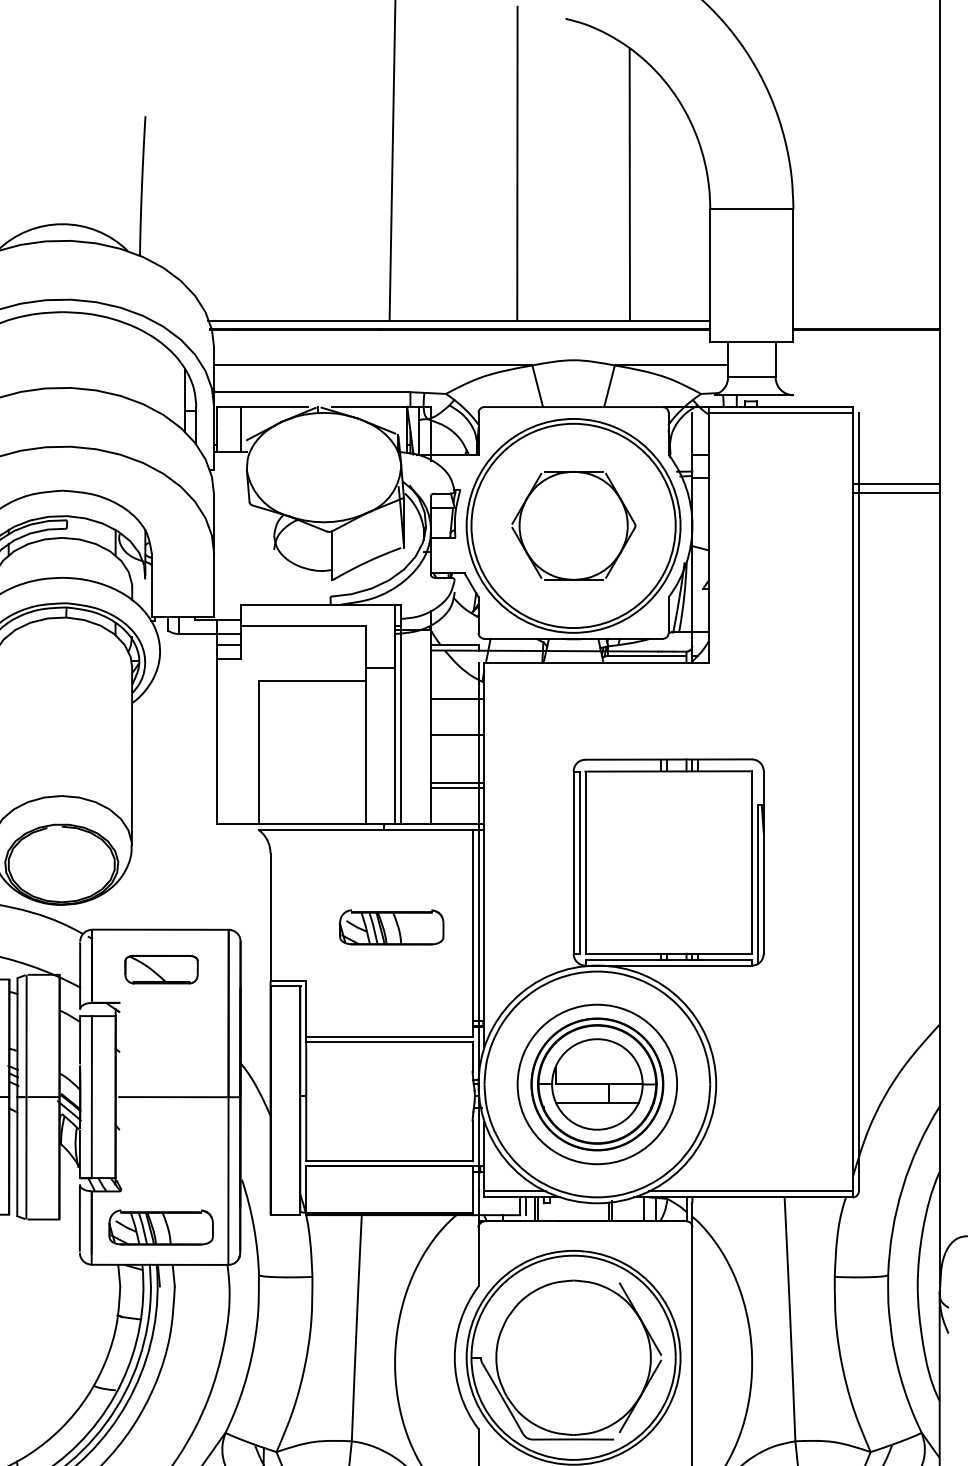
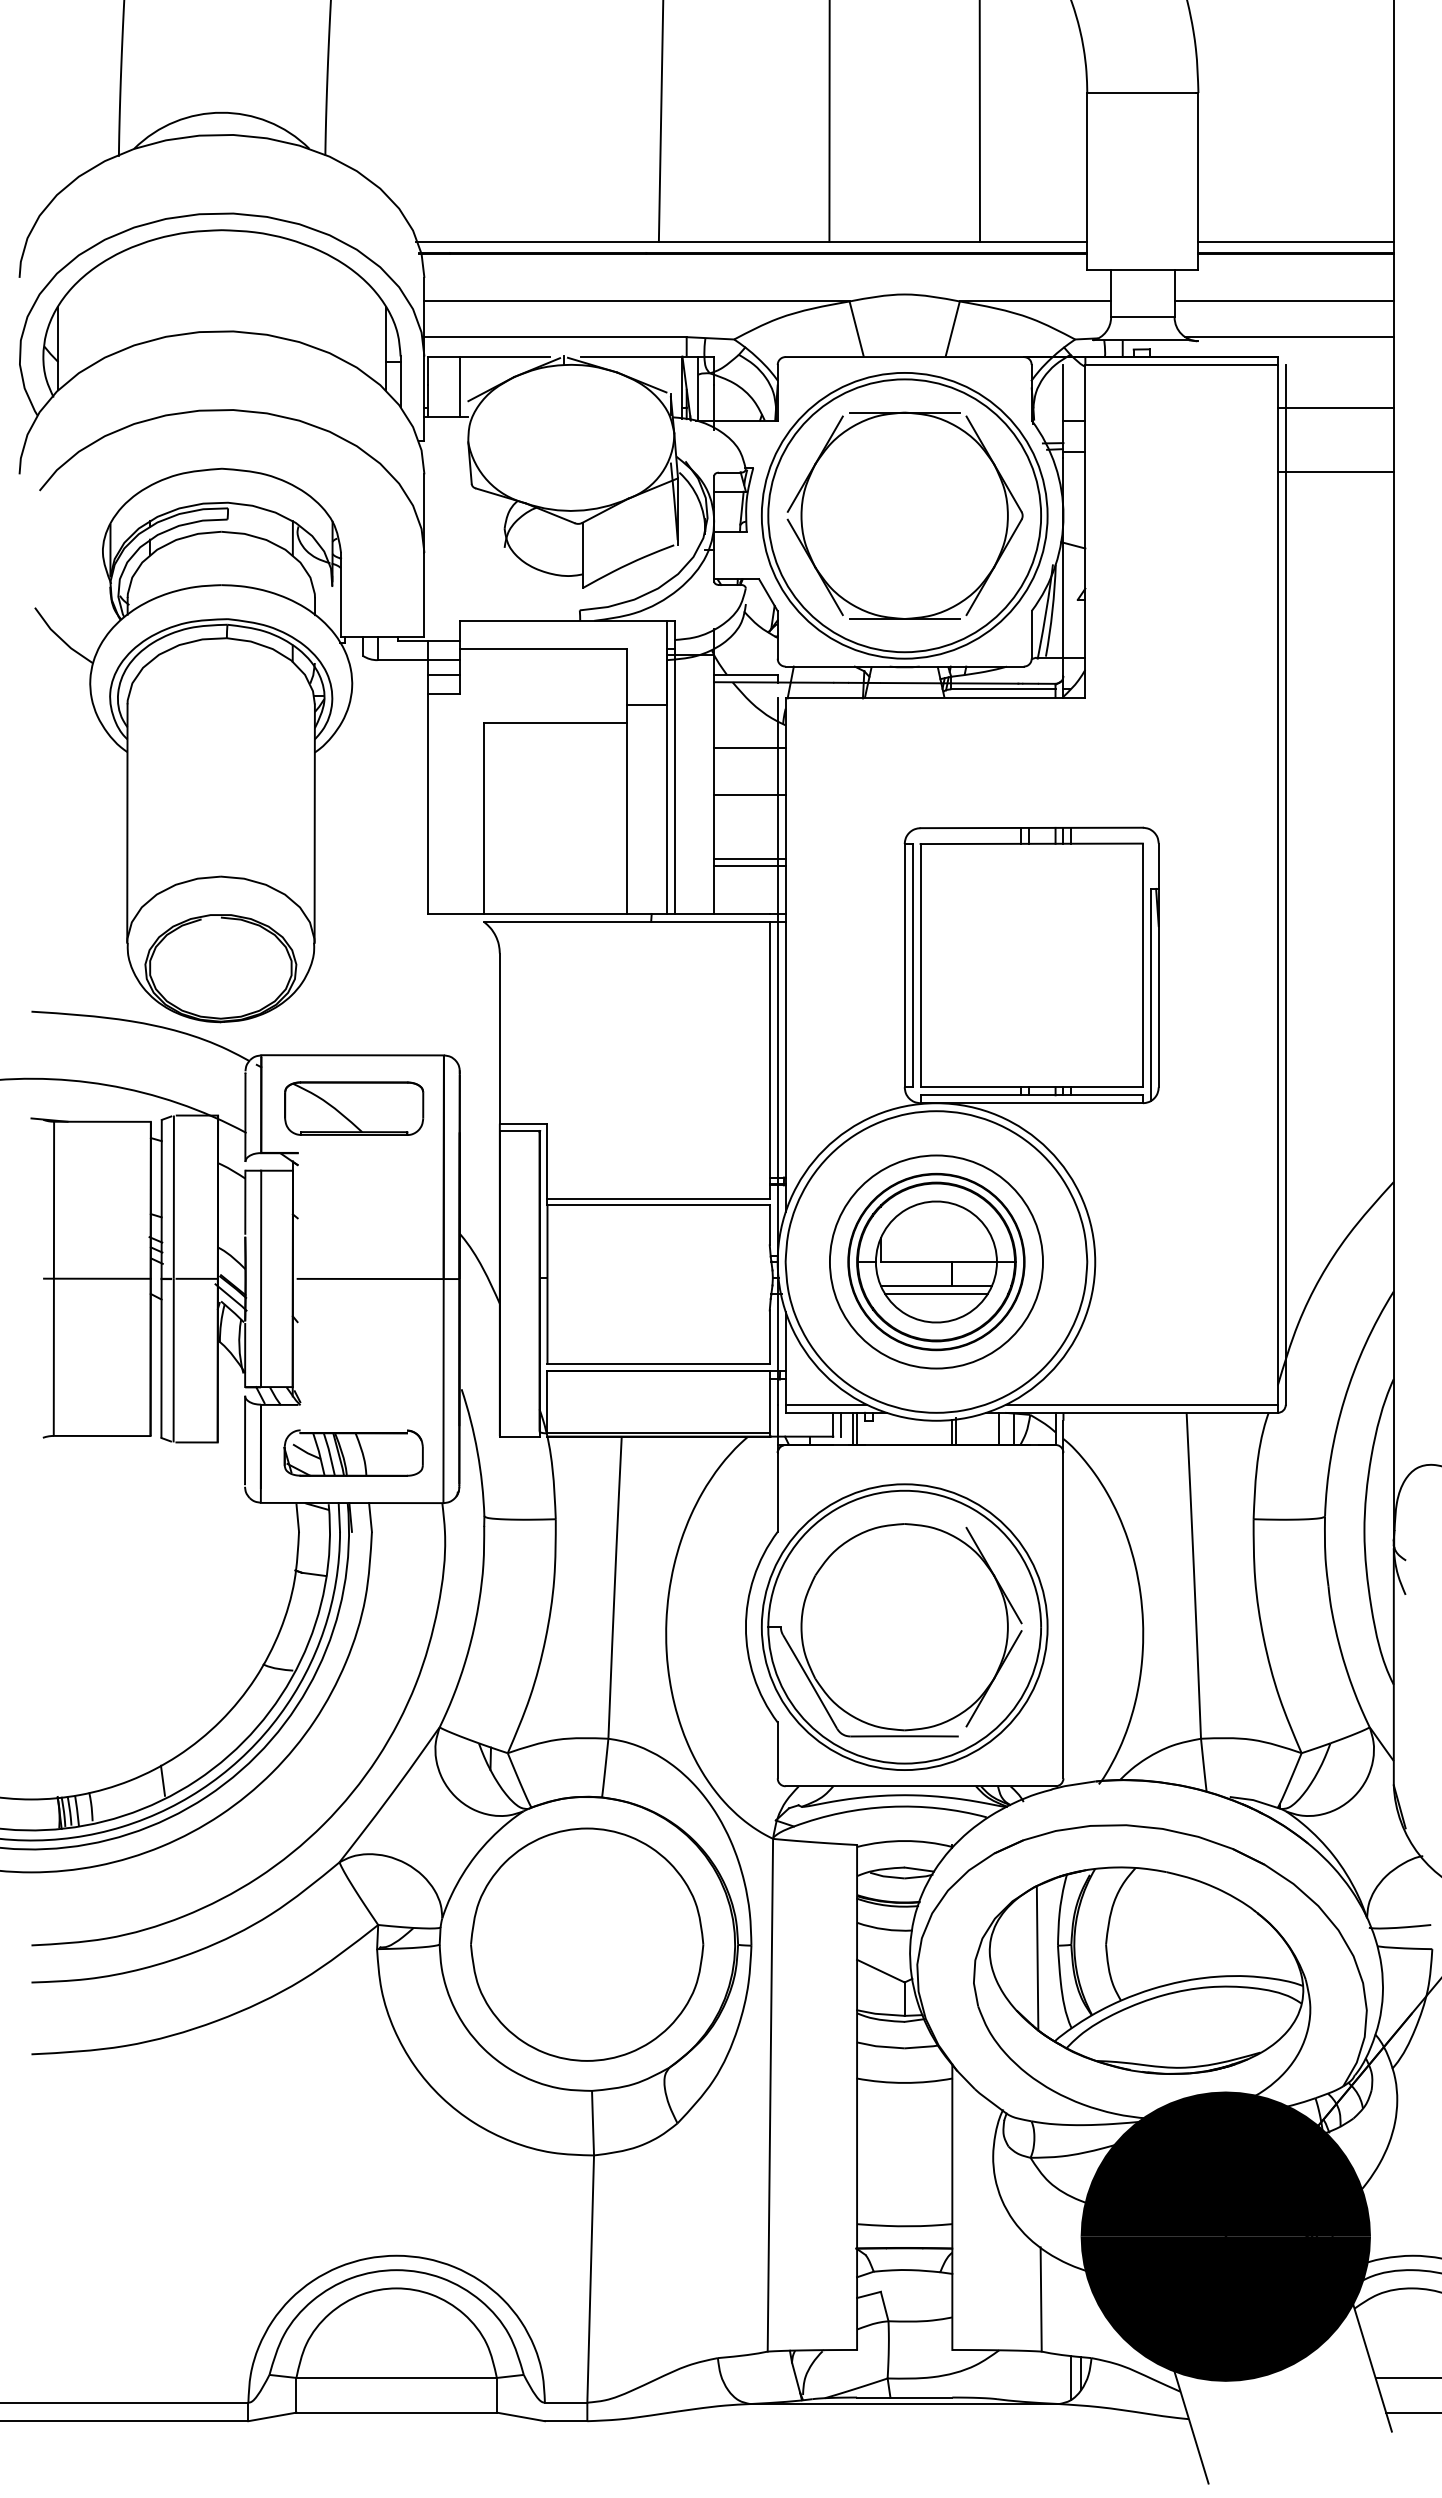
line: (866, 320) -> (1295, 241), added
line: (857, 365) -> (1283, 301), added
line: (861, 392) -> (1289, 337), added
line: (896, 483) -> (1335, 407), moved
part: (573, 525) -> (904, 515), size x1.43
part: (391, 926) -> (661, 1051), removed
part: (161, 969) -> (354, 1108), size x1.43
line: (596, 1108) -> (935, 1293), added

